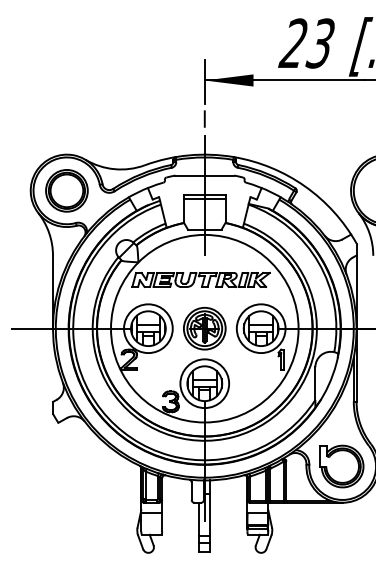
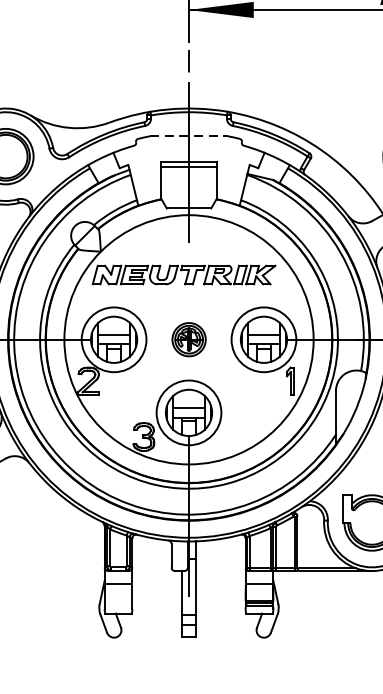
line: (205, 175) -> (189, 136), solid -> dashed
part: (204, 328) -> (188, 339), size x0.6

